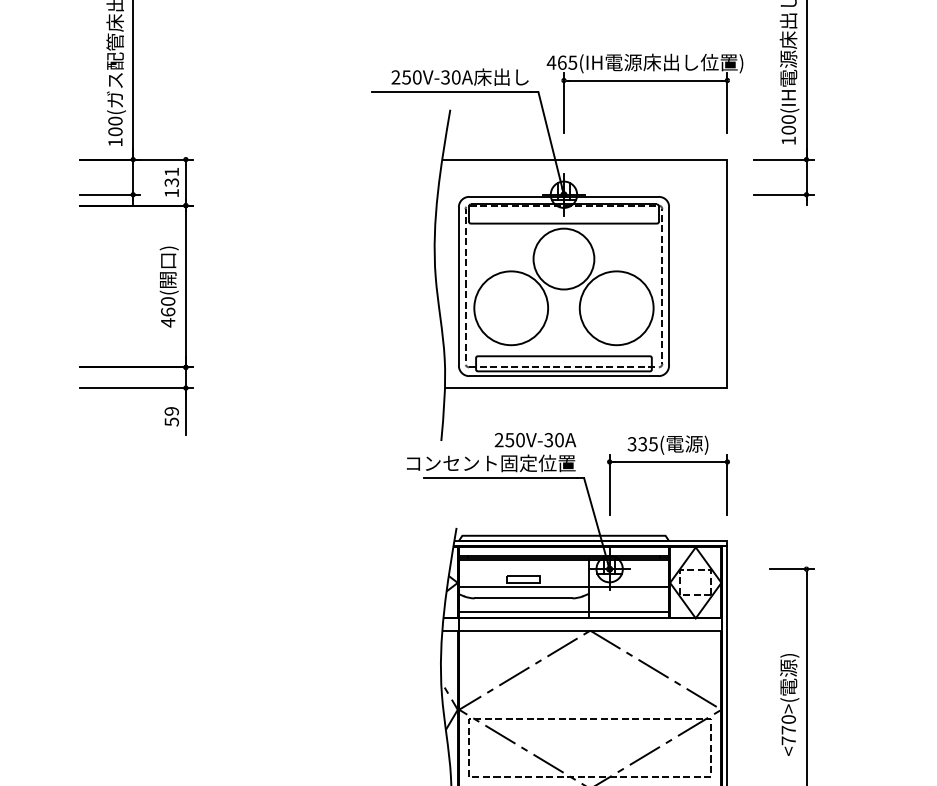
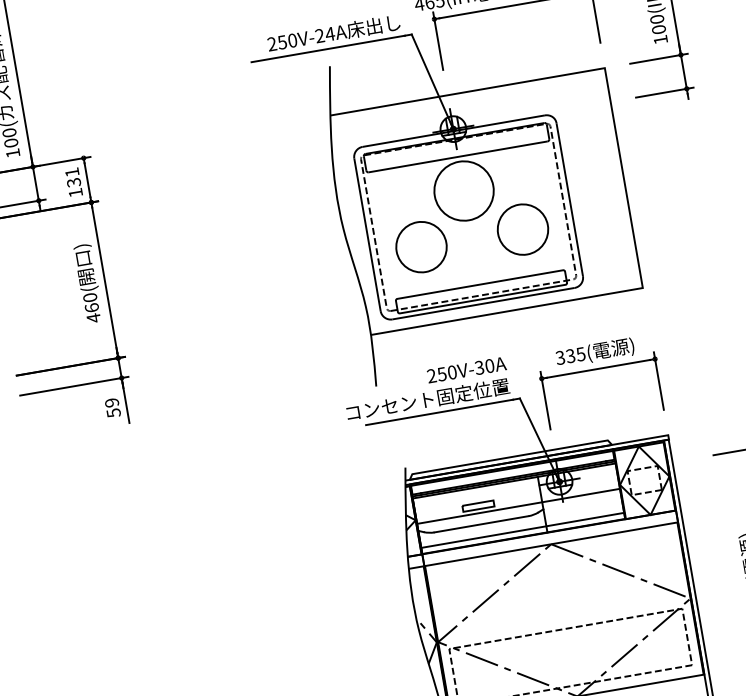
text: (450, 77) -> (324, 35), 250V-30A -> 250V-24A
circle: (511, 308) -> (421, 247), size x0.7
circle: (616, 308) -> (522, 229), size x0.7

